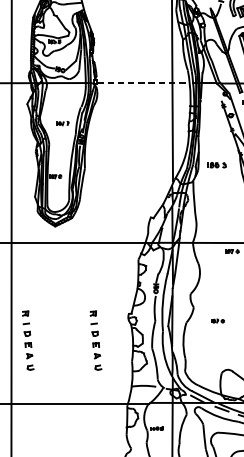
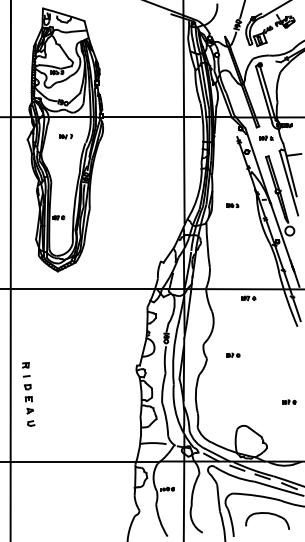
line: (142, 82) -> (151, 116), dashed -> solid
part: (63, 123) -> (66, 136), moved
part: (217, 165) -> (232, 205), size x0.62
part: (218, 320) -> (233, 354), moved
part: (95, 340) -> (101, 394), removed

